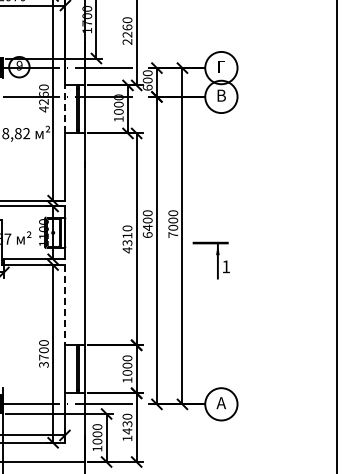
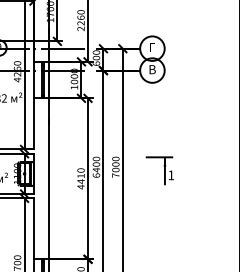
line: (65, 108) -> (33, 79), dashed -> solid
text: (127, 242) -> (81, 181), 4310 -> 4410
part: (217, 260) -> (164, 170), moved
line: (65, 305) -> (33, 229), dashed -> solid

